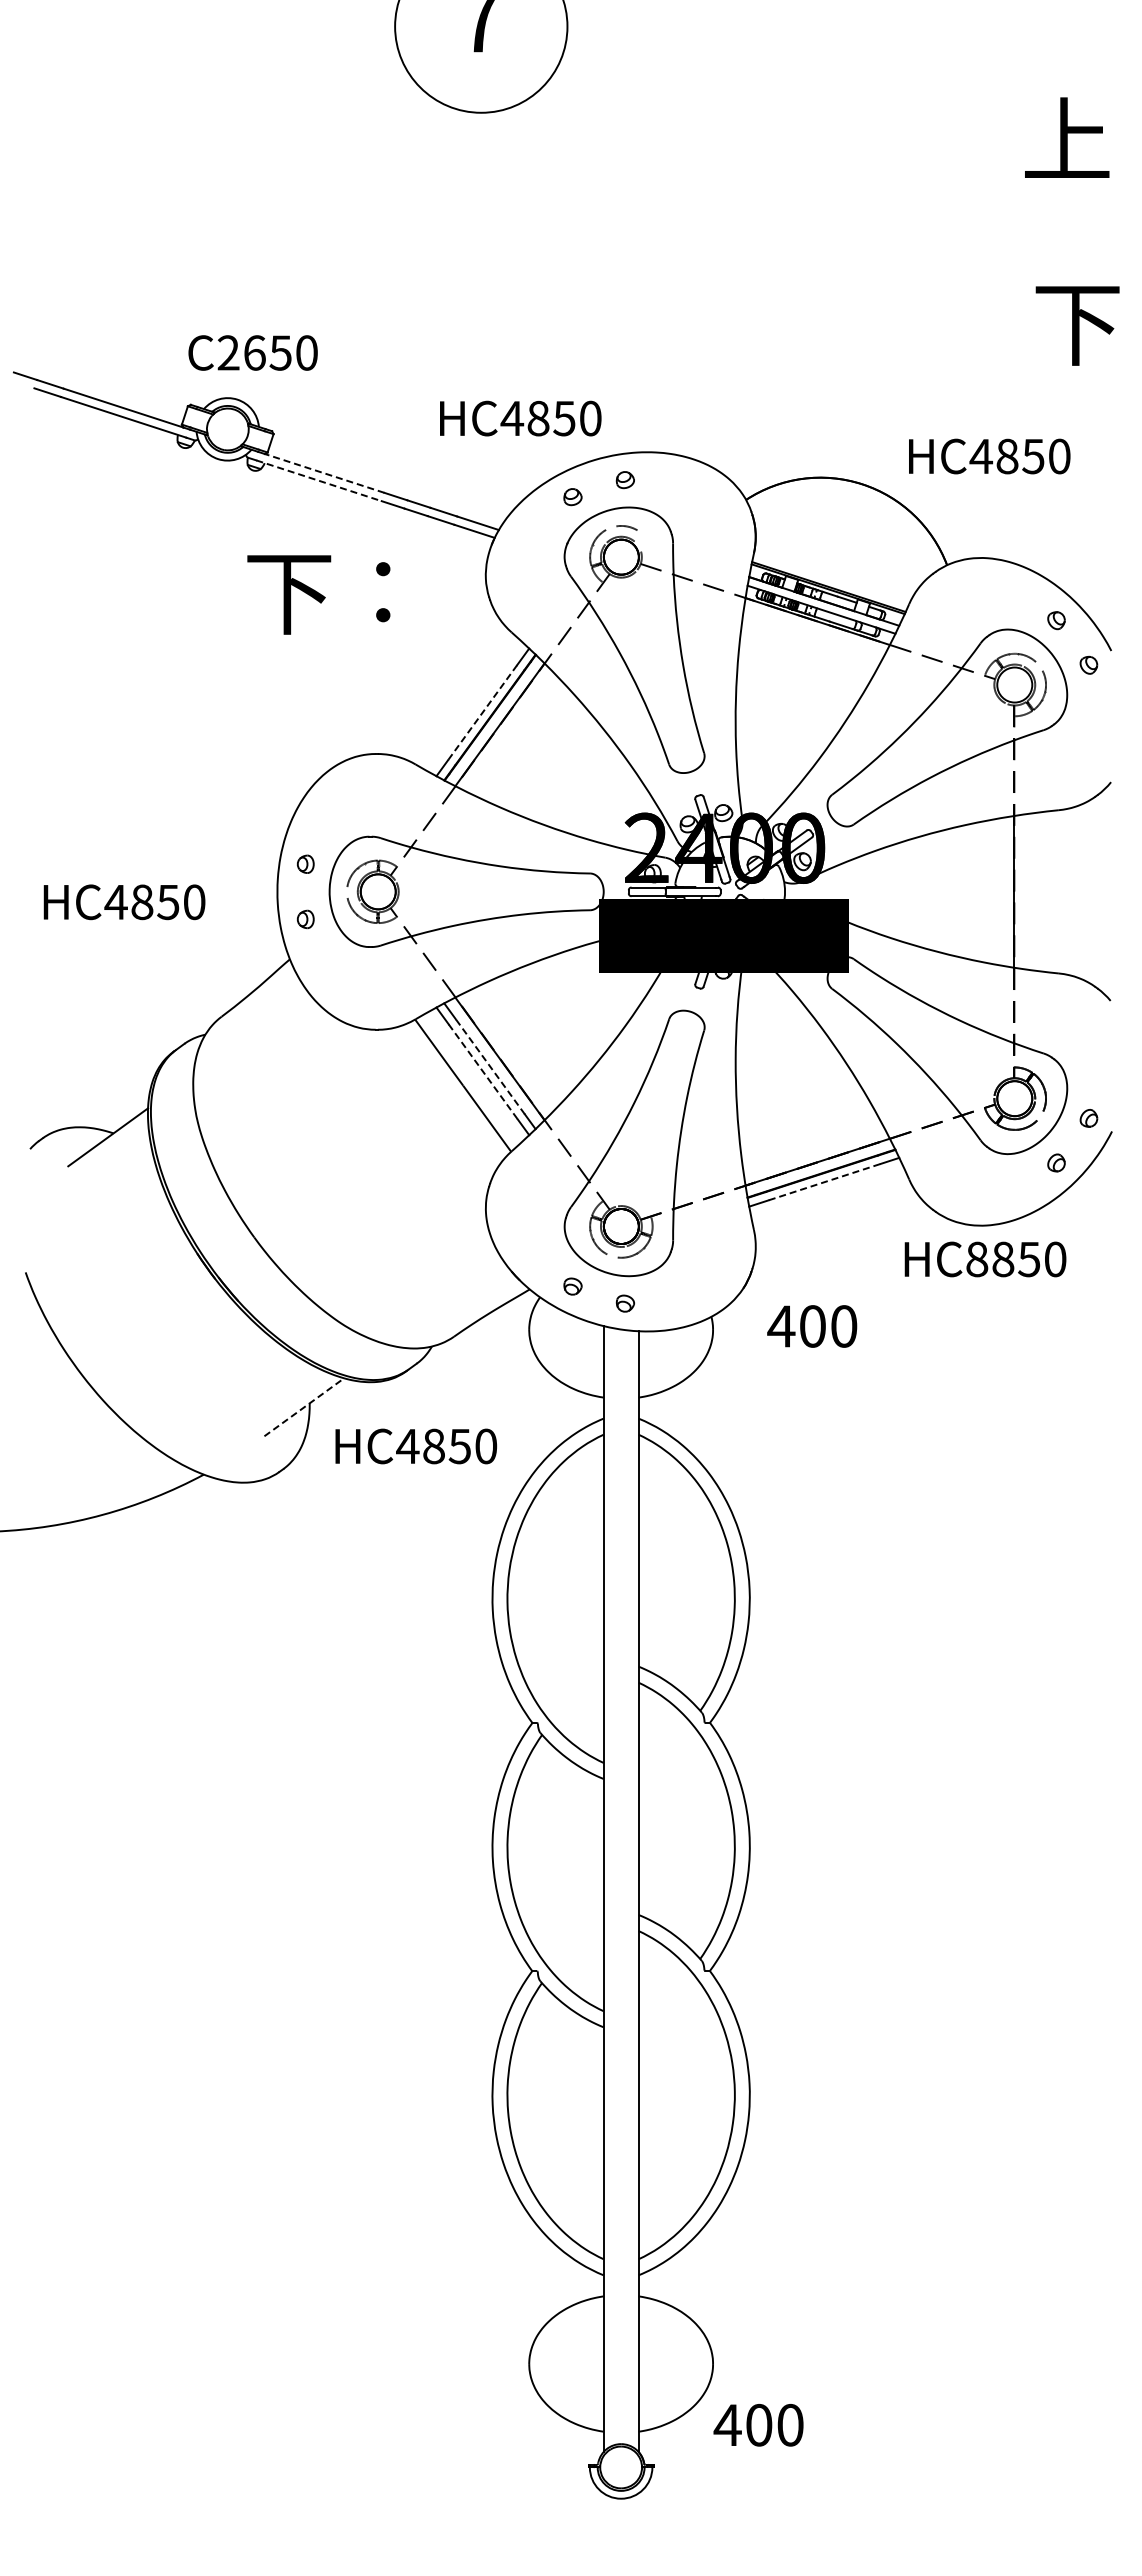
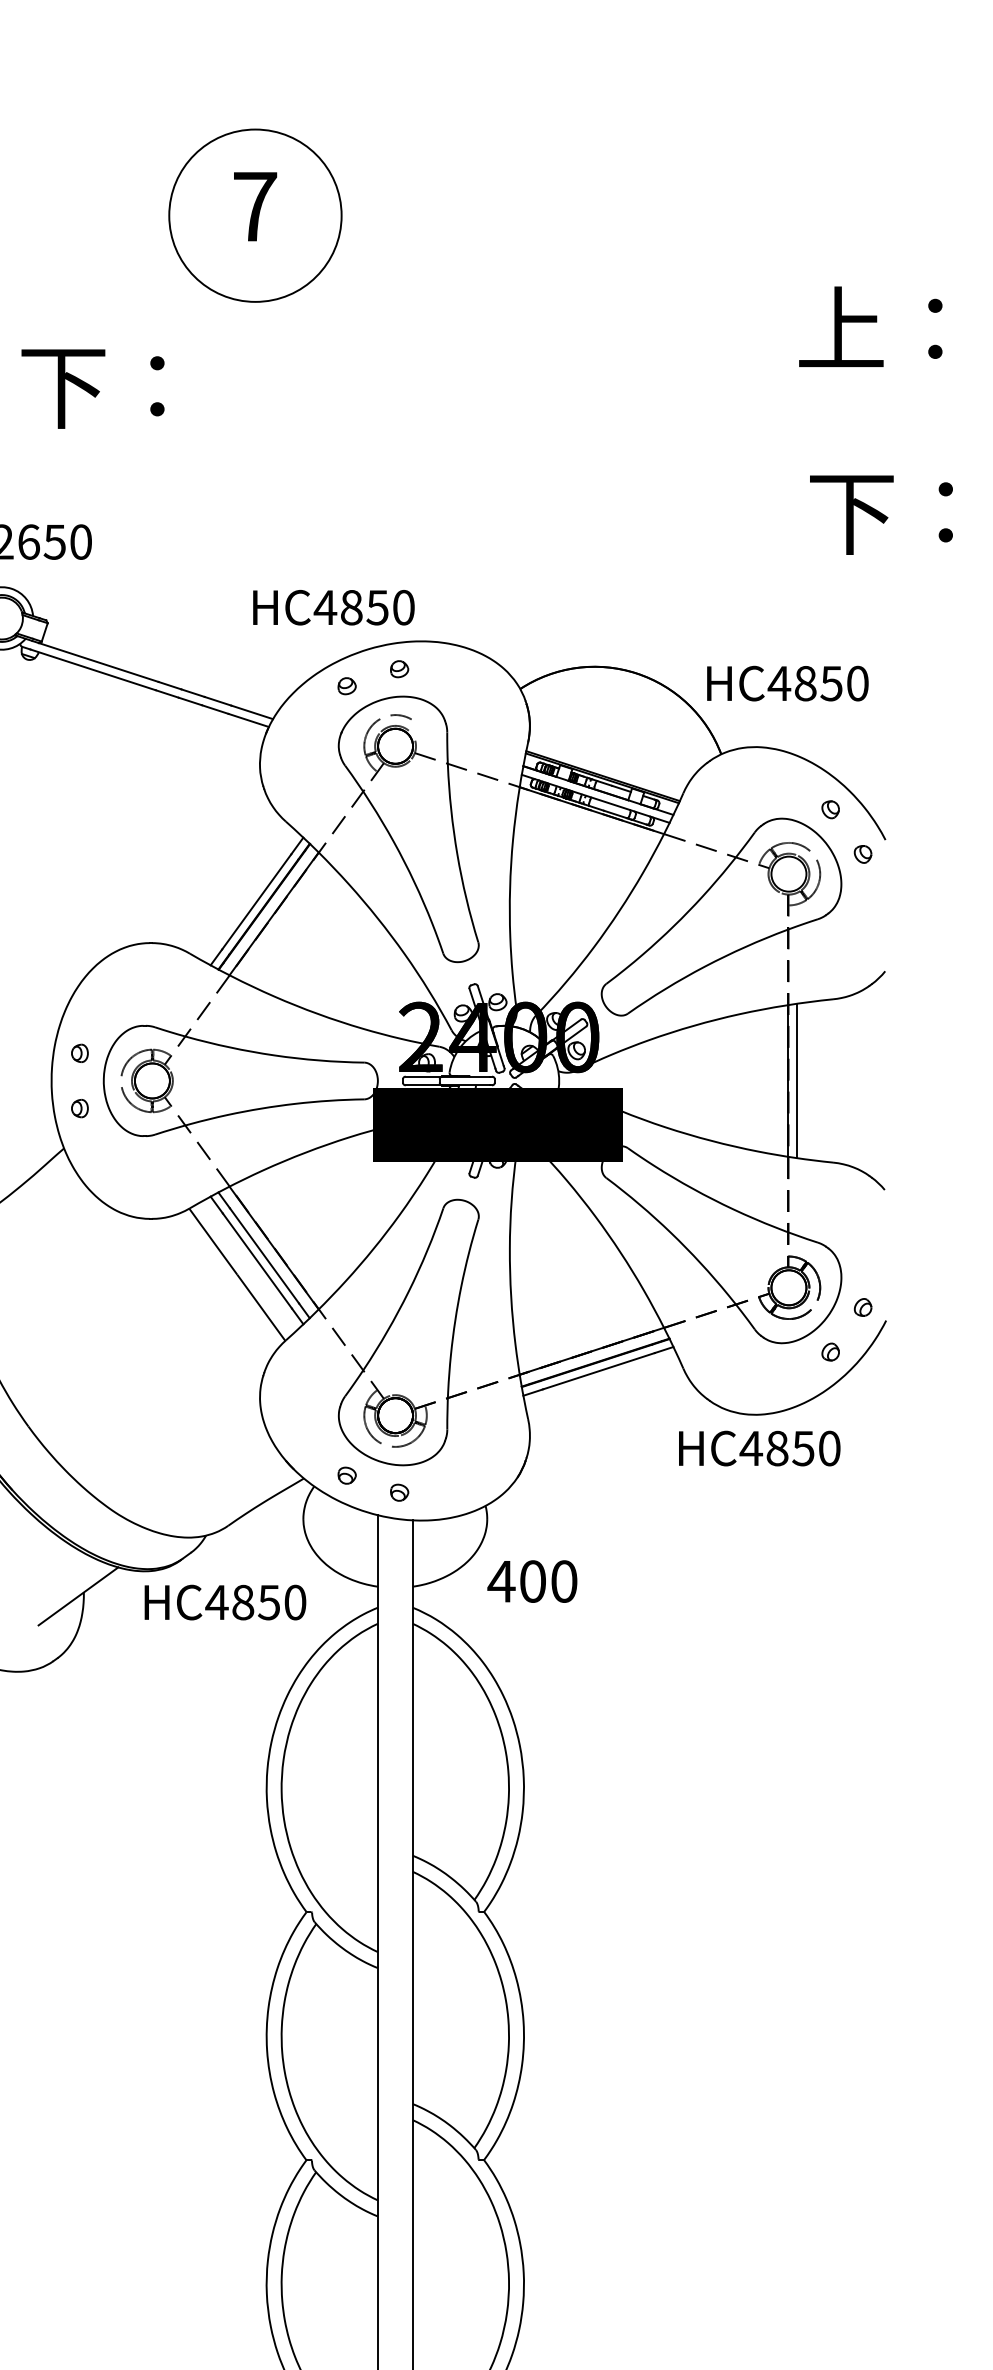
text: (520, 418) -> (333, 607), moved
text: (989, 456) -> (787, 683), moved
line: (324, 473) -> (98, 662), dashed -> solid
line: (319, 480) -> (93, 669), dashed -> solid
text: (318, 594) -> (92, 388), moved
line: (482, 712) -> (256, 901), dashed -> solid
line: (1022, 891) -> (796, 1080), added
line: (490, 1066) -> (264, 1255), dashed -> solid
line: (483, 1071) -> (257, 1260), dashed -> solid
line: (824, 1182) -> (598, 1371), dashed -> solid
text: (976, 1259) -> (750, 1448), HC8850 -> HC4850
text: (812, 1326) -> (532, 1581), moved
line: (304, 1407) -> (78, 1596), dashed -> solid
text: (416, 1446) -> (225, 1602), moved

